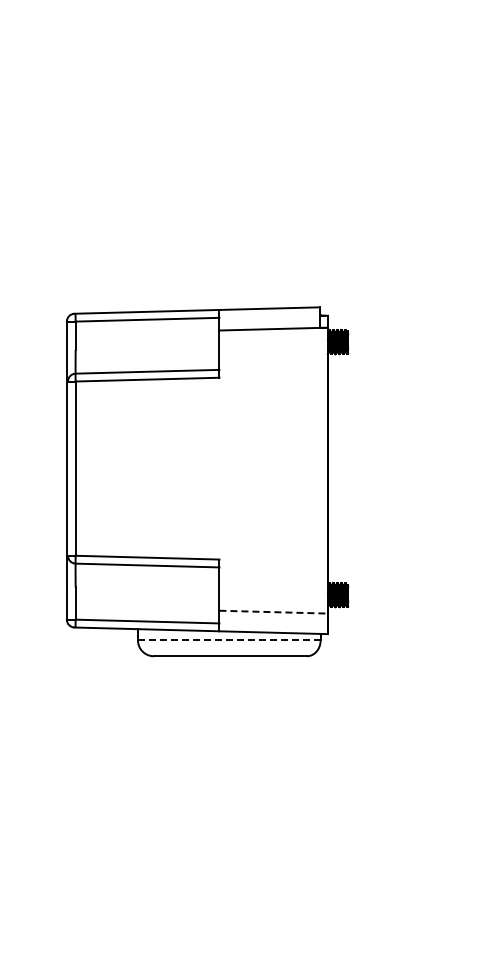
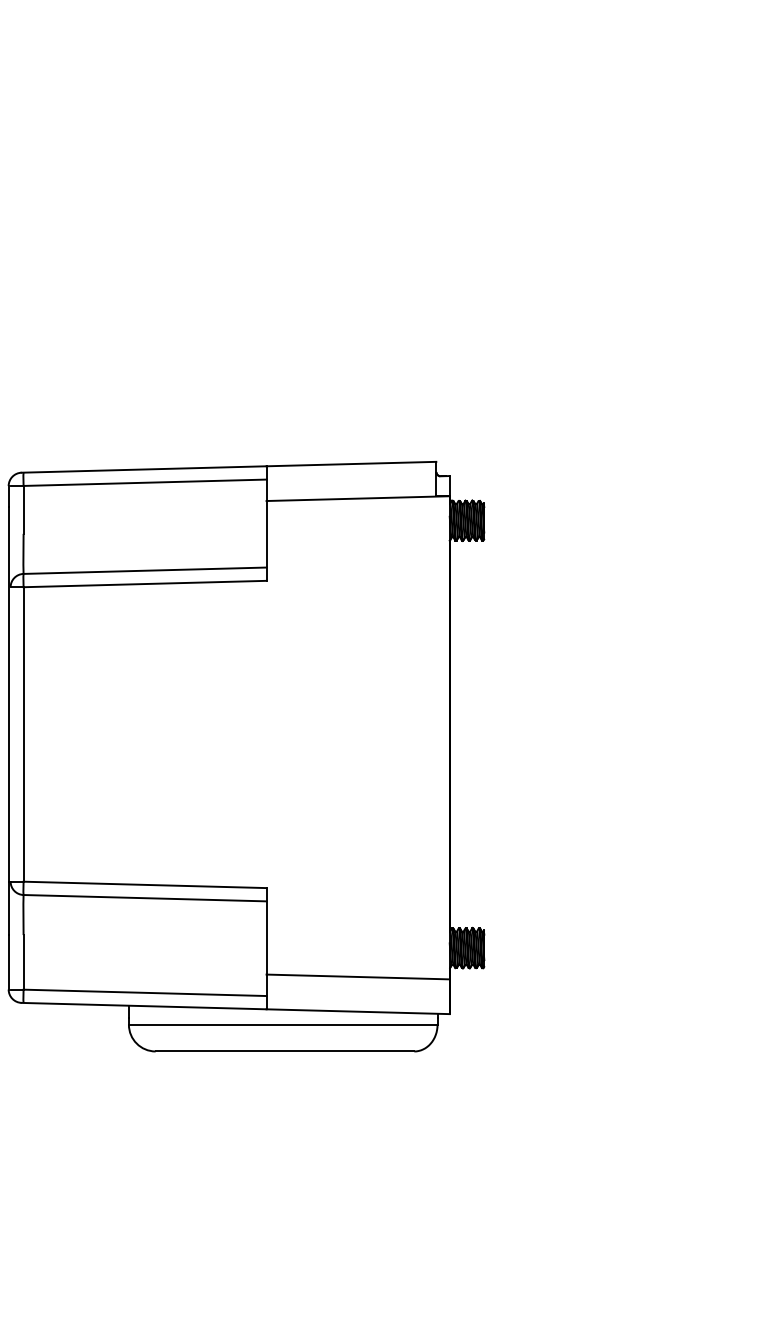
line: (274, 612) -> (359, 977), dashed -> solid
line: (229, 640) -> (283, 1024), dashed -> solid

